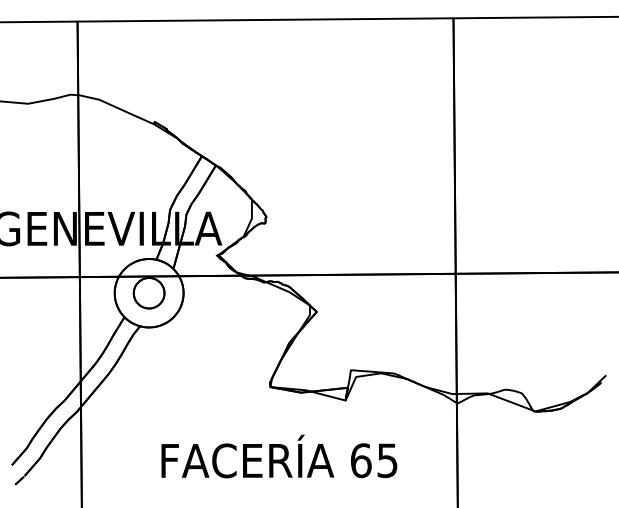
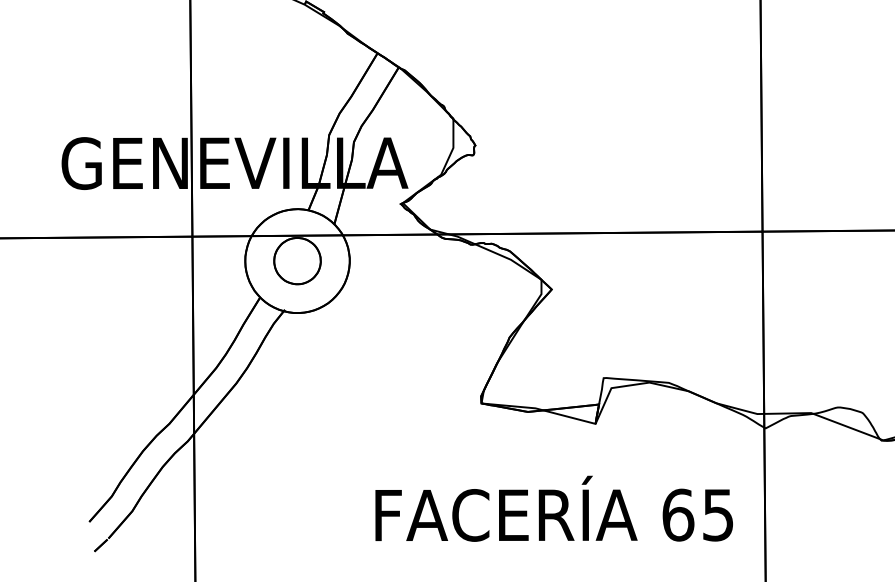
text: (279, 456) -> (554, 508), moved

